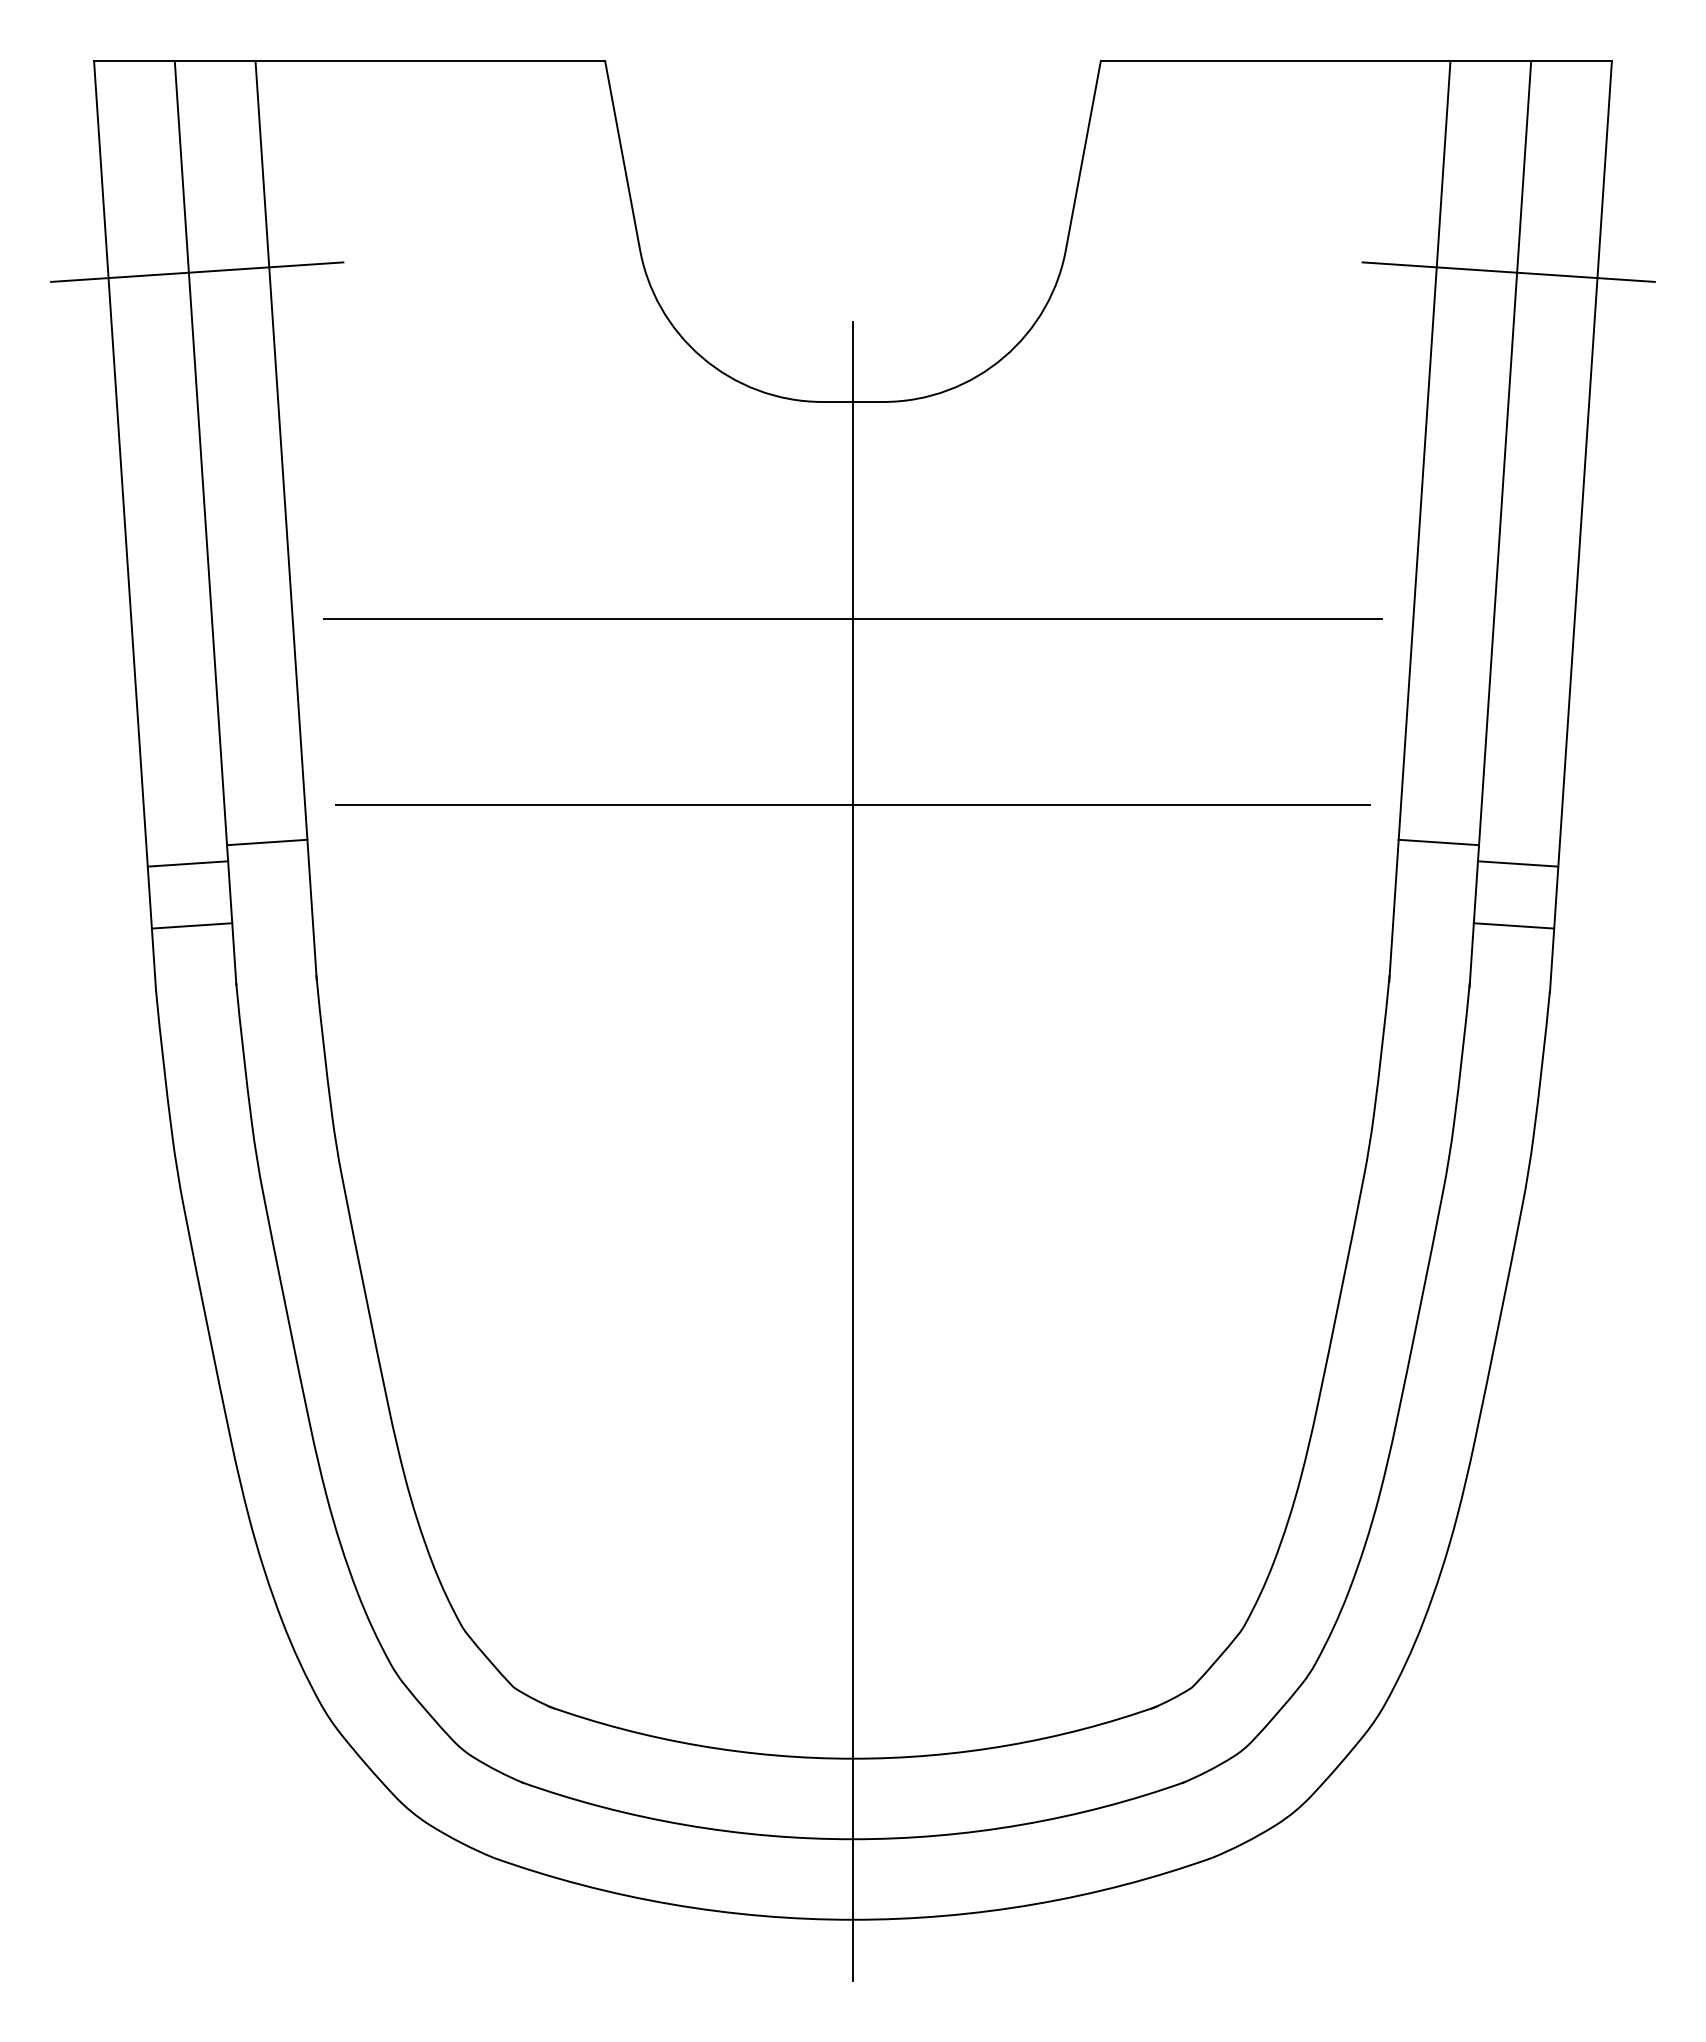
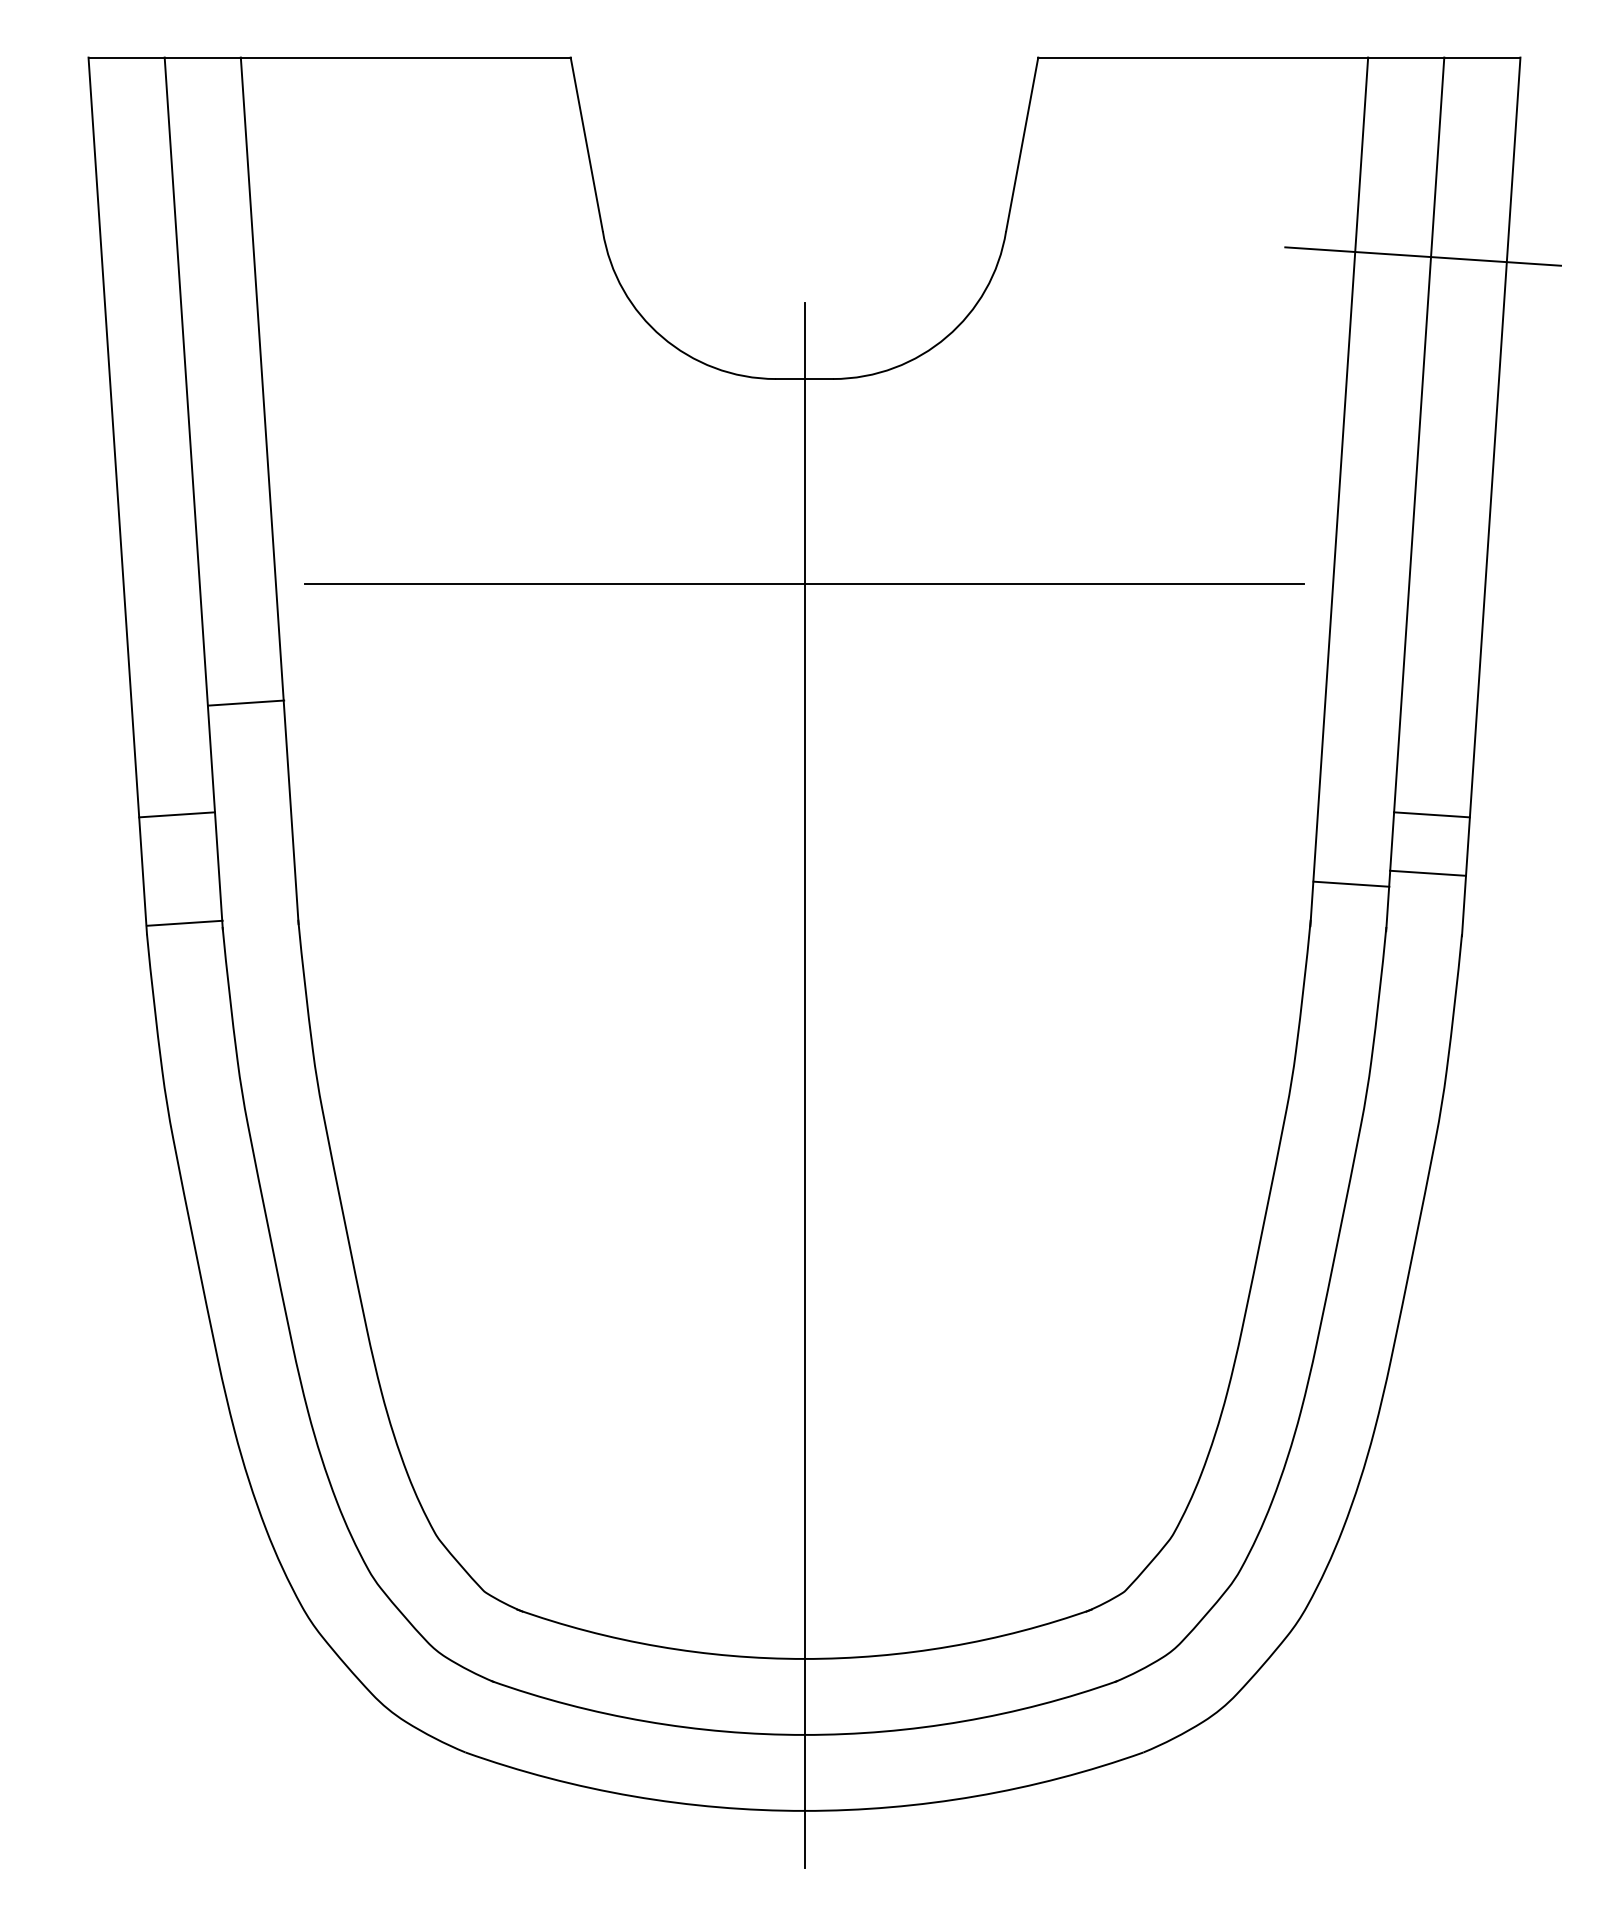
line: (197, 271) -> (186, 255), removed
line: (852, 804) -> (804, 758), removed
line: (267, 842) -> (246, 703), moved
line: (1438, 842) -> (1351, 884), moved
line: (191, 925) -> (184, 922), moved

